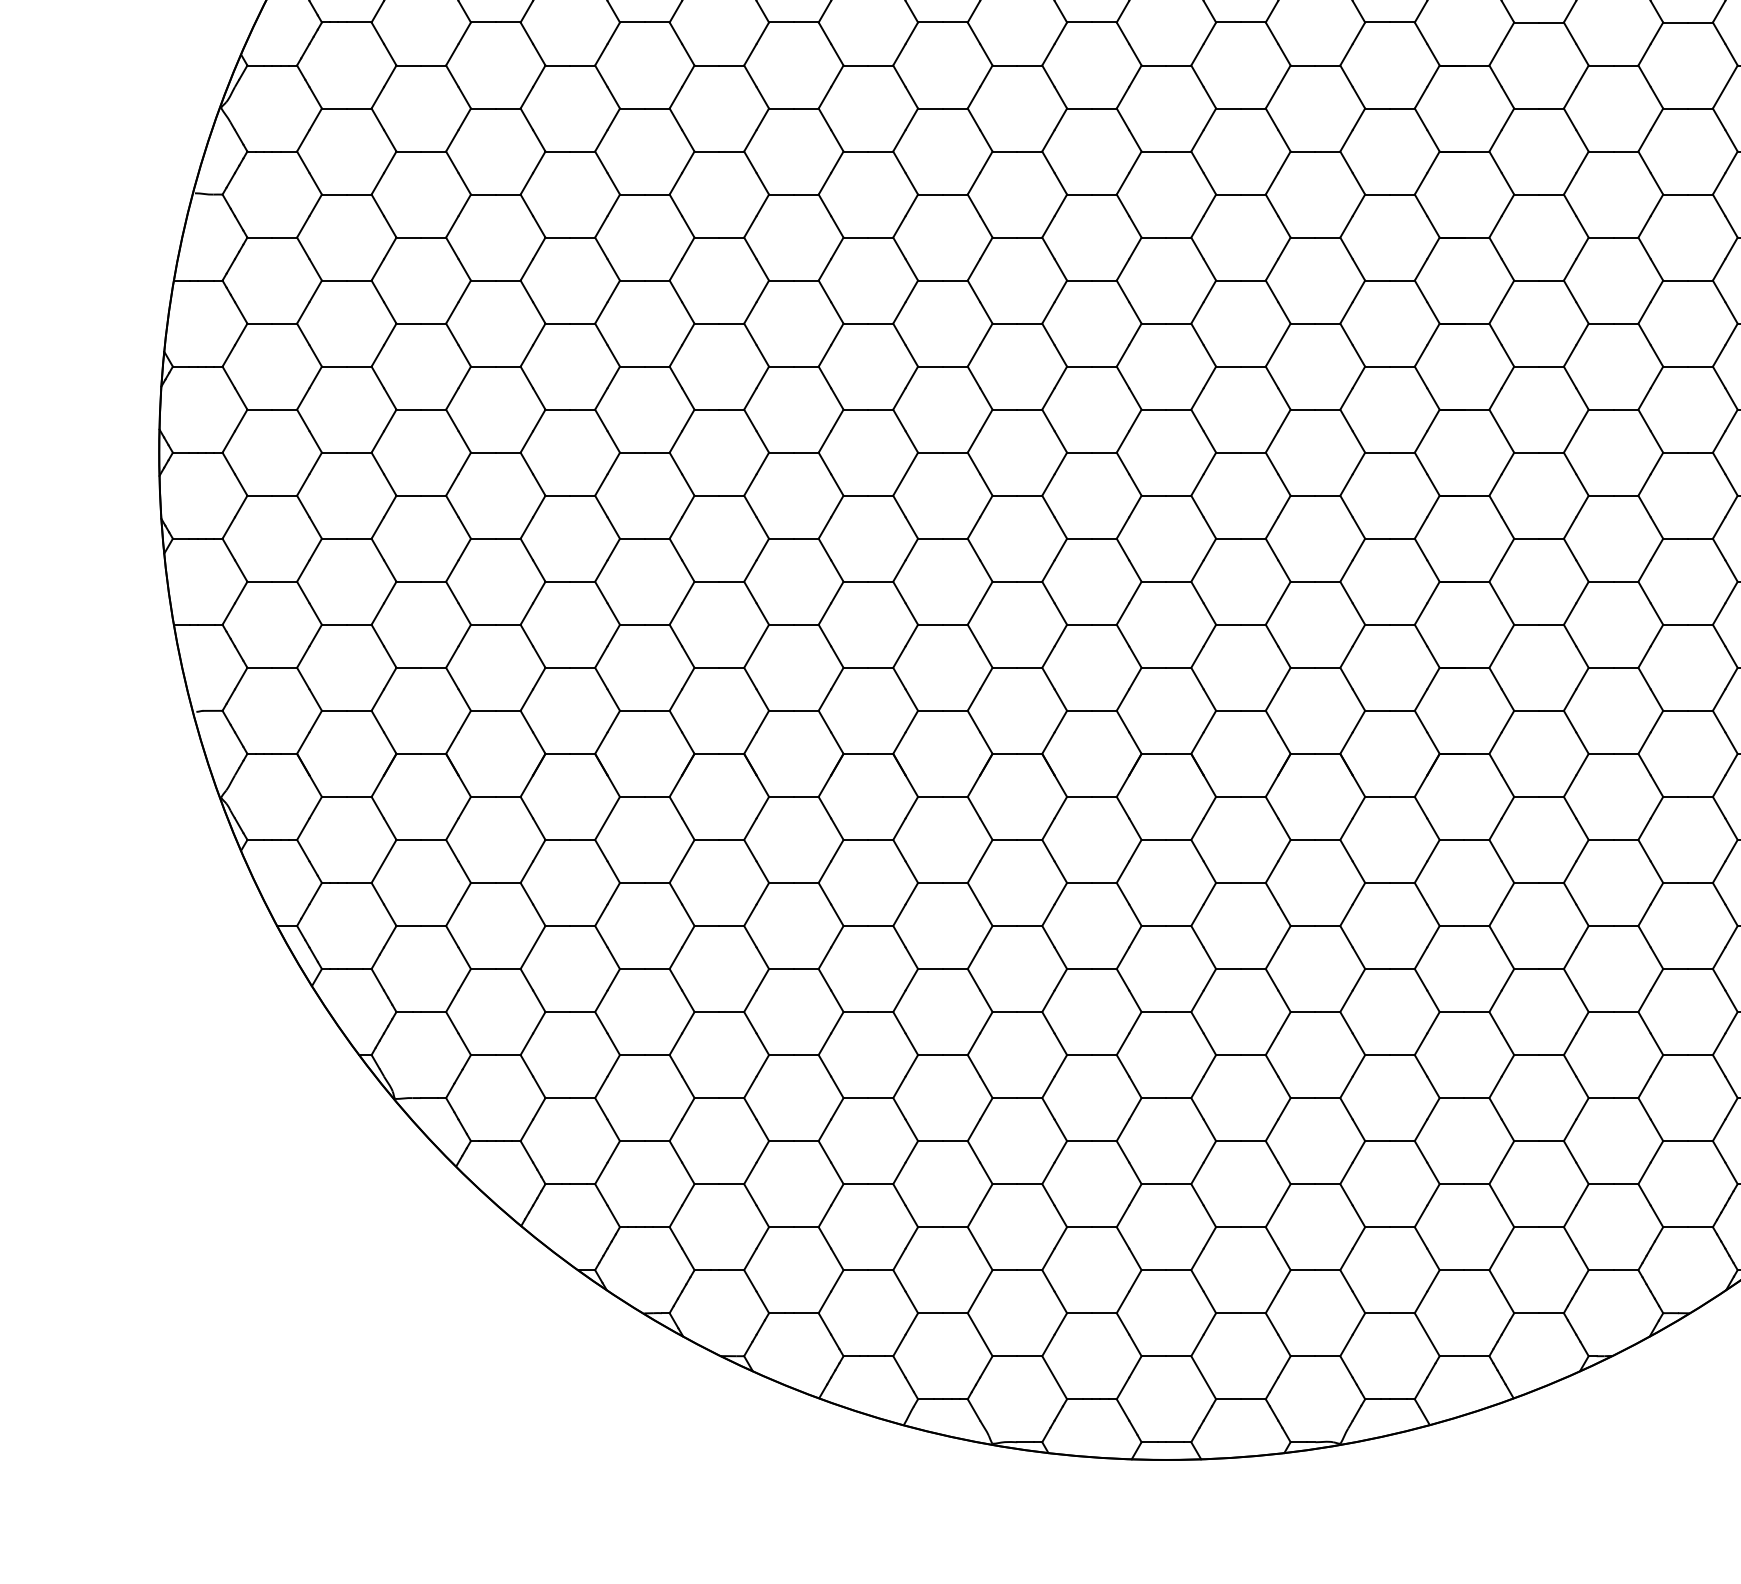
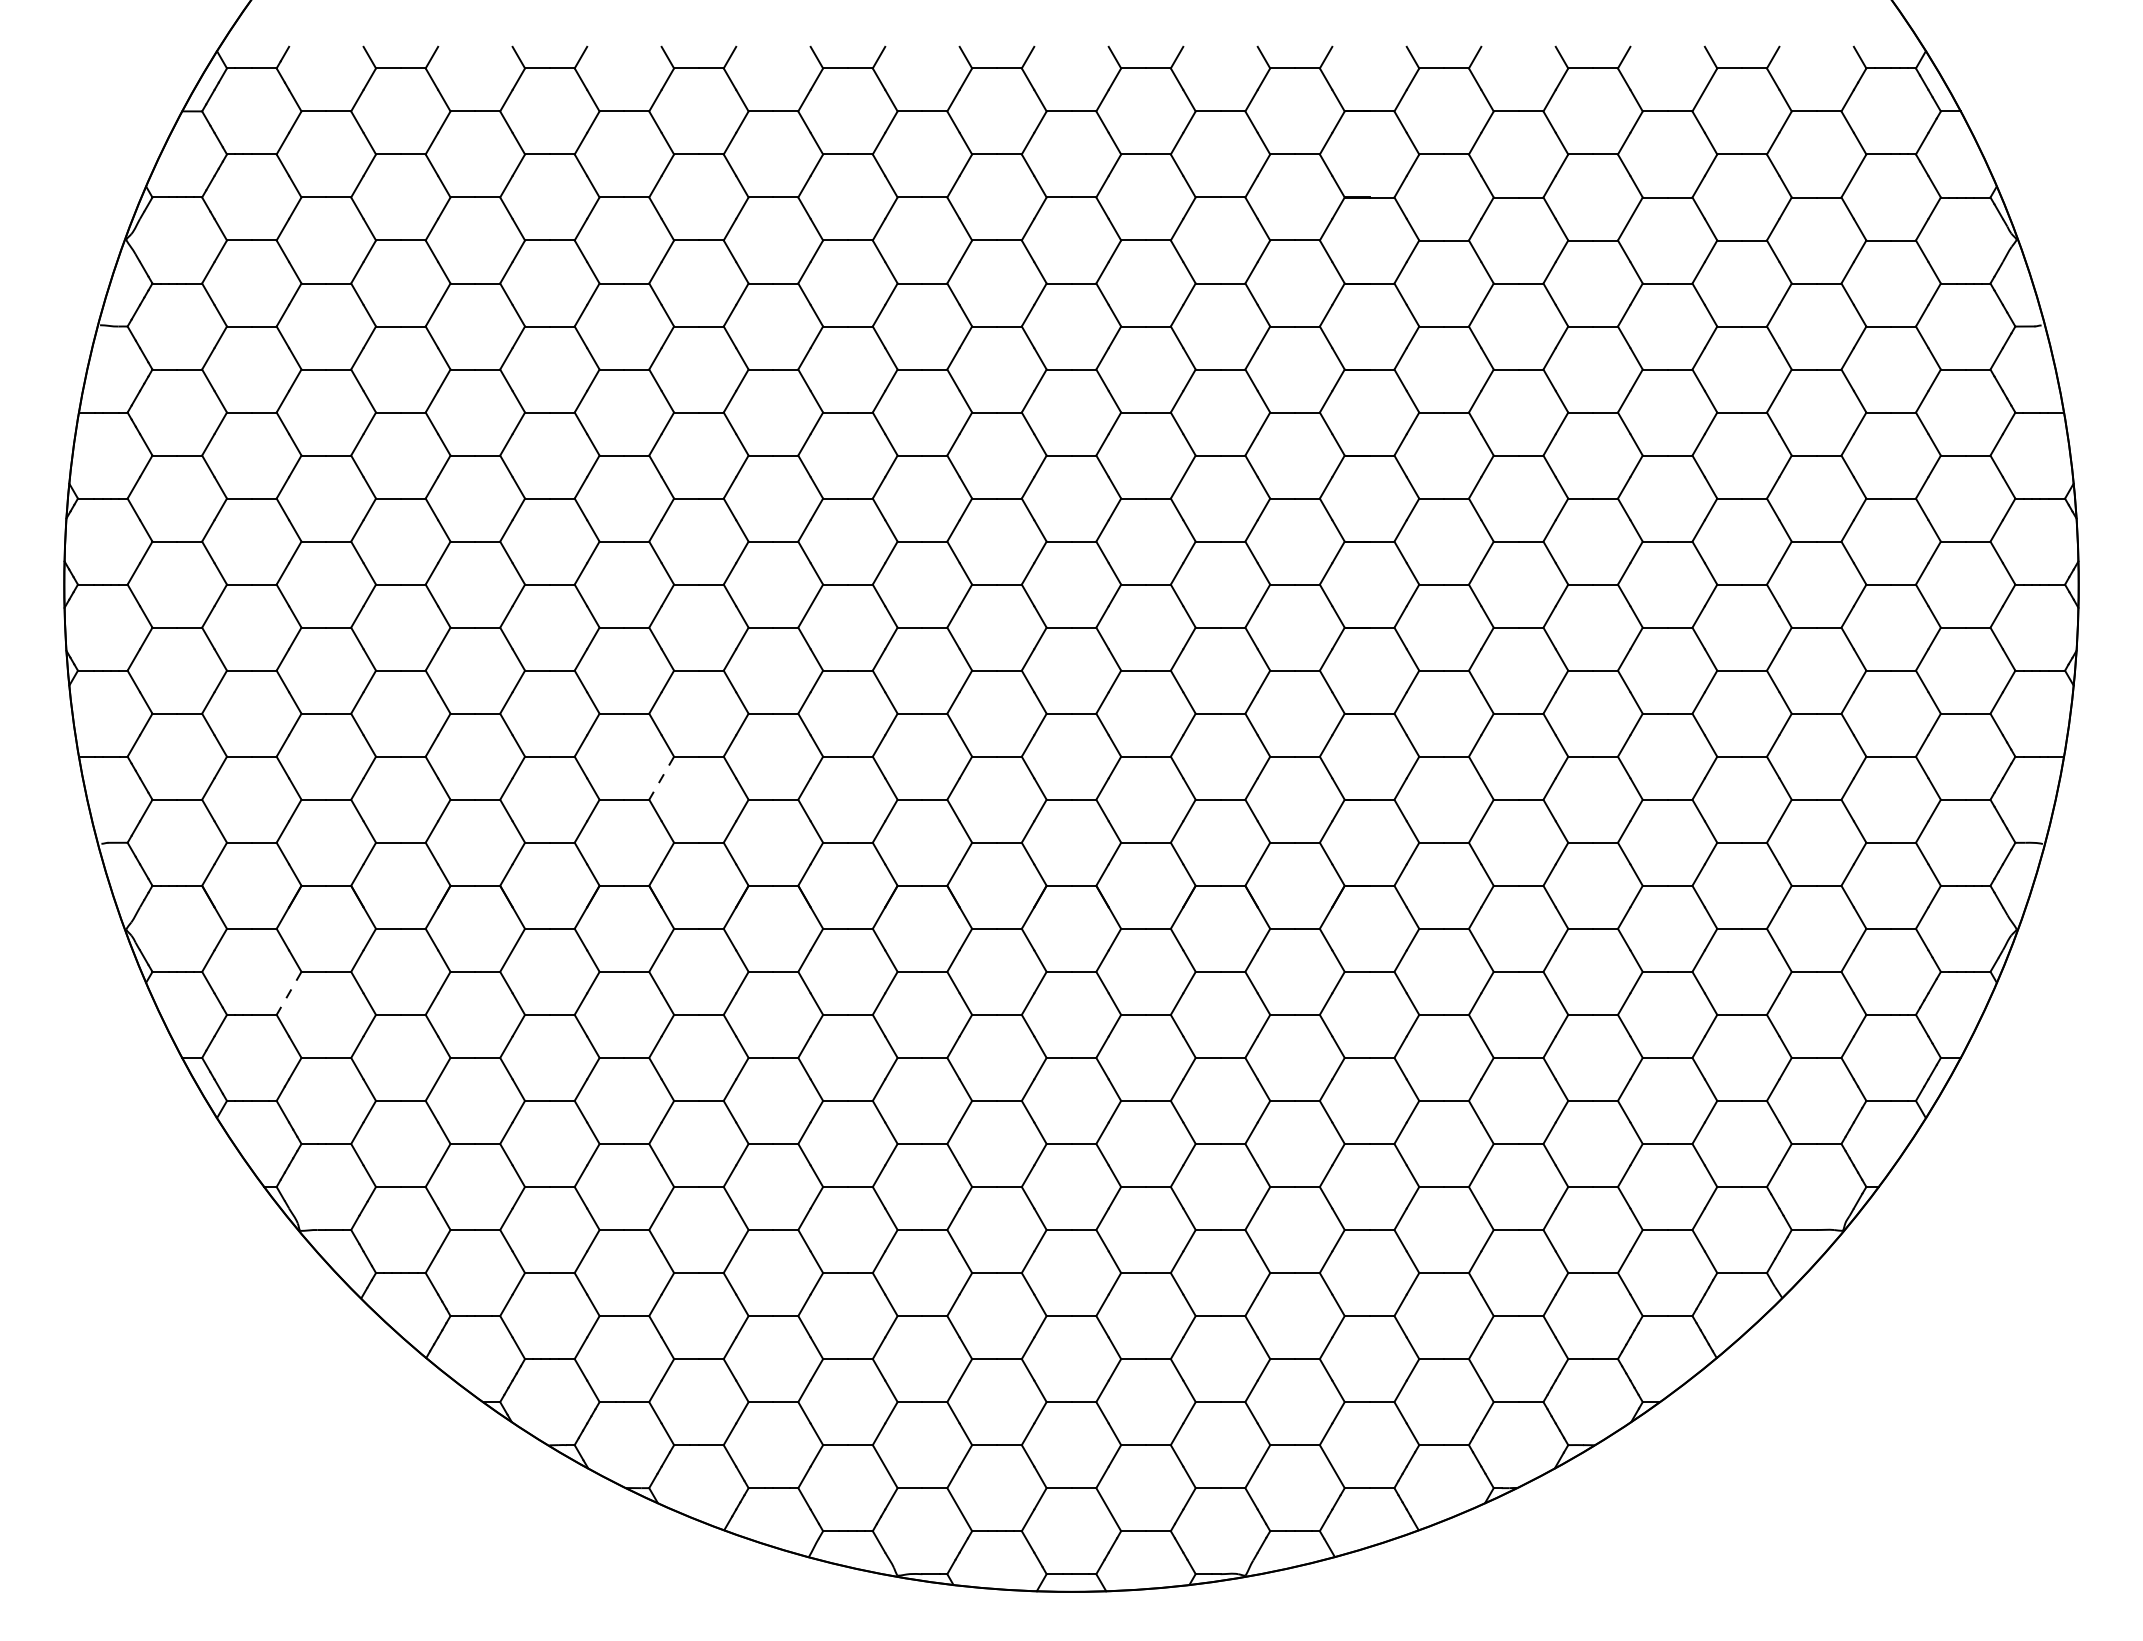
line: (756, 646) -> (661, 778), solid -> dashed
line: (384, 861) -> (289, 993), solid -> dashed

